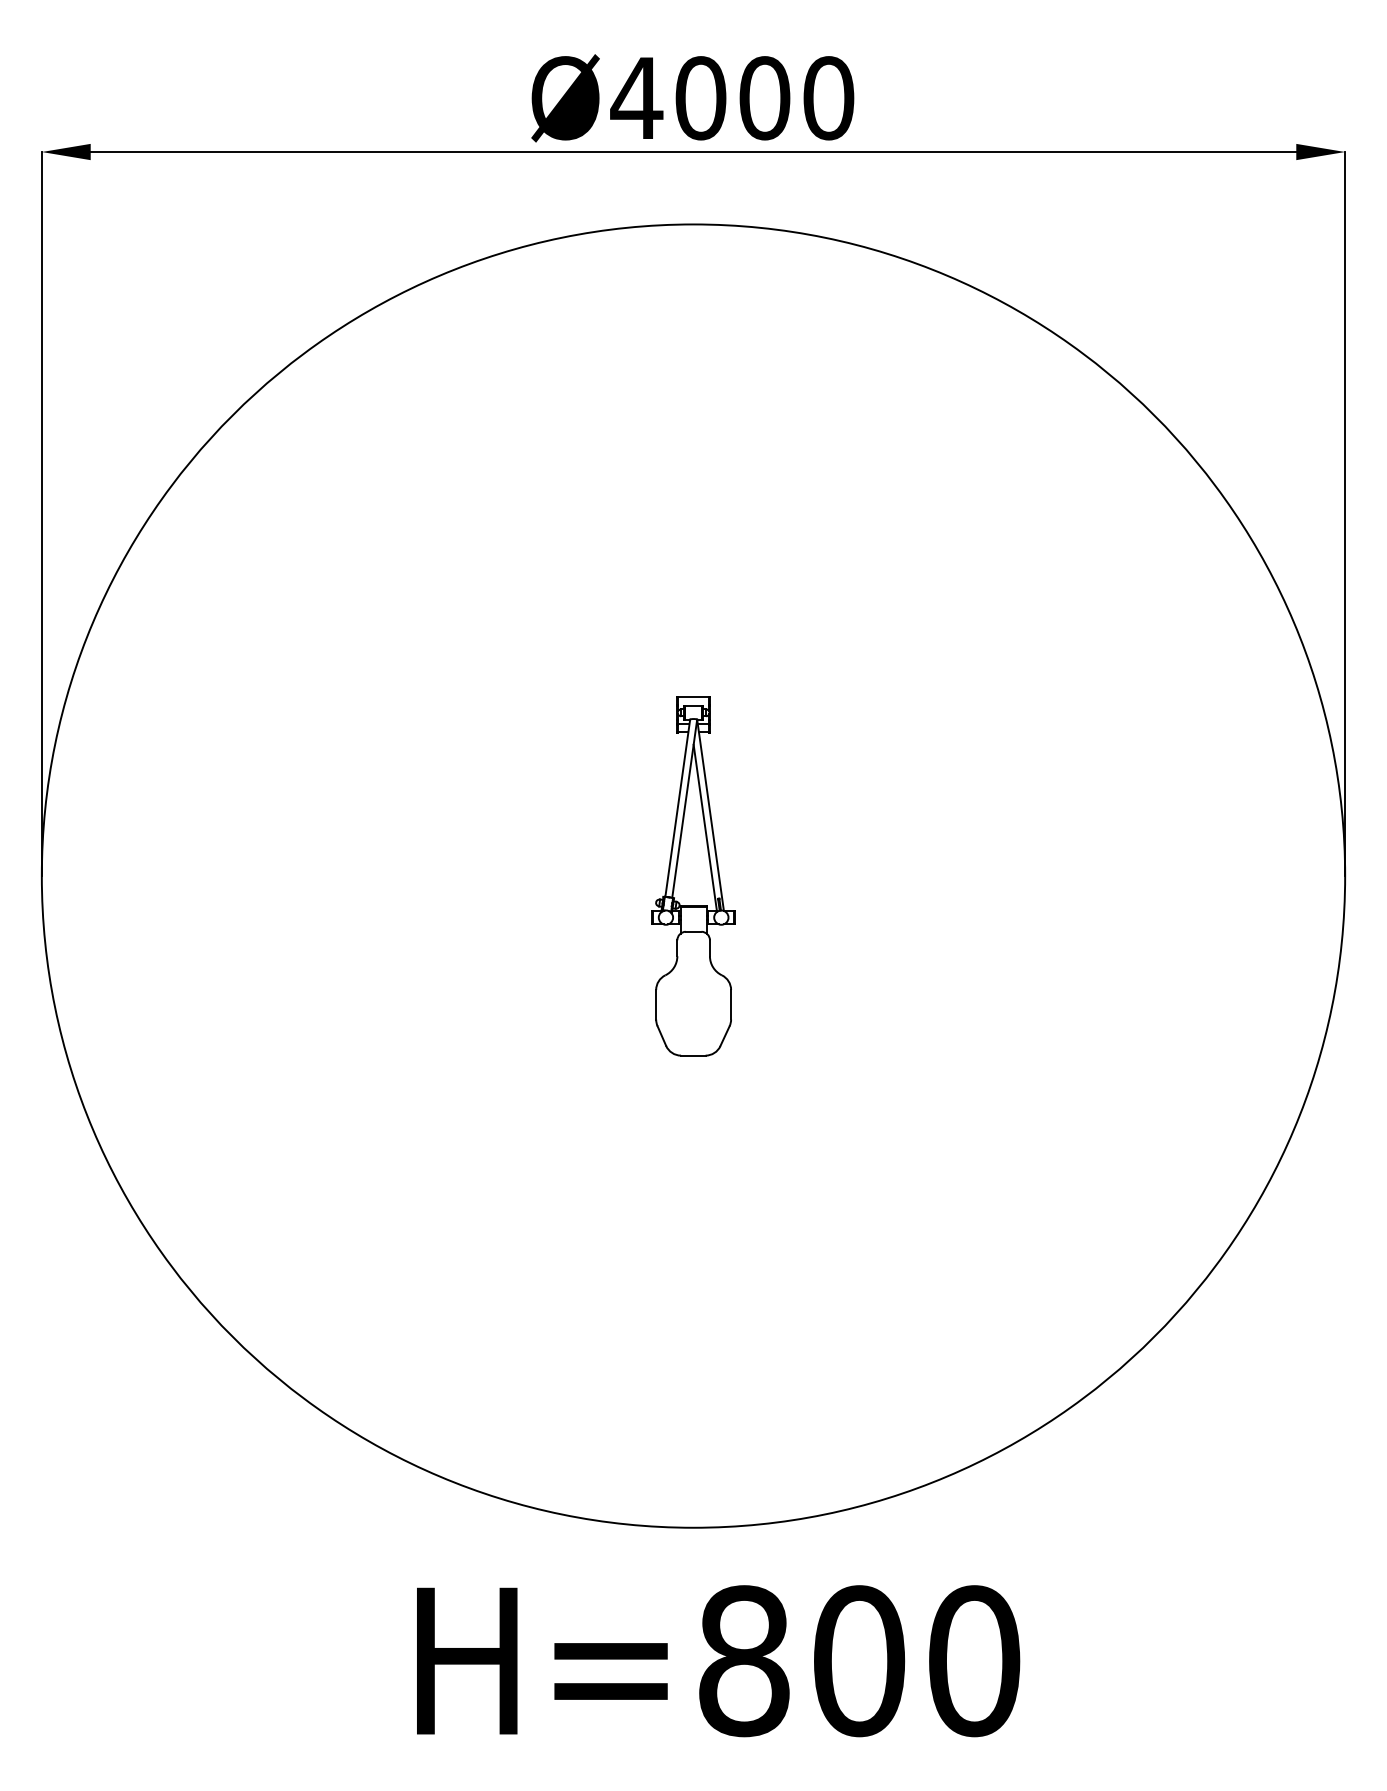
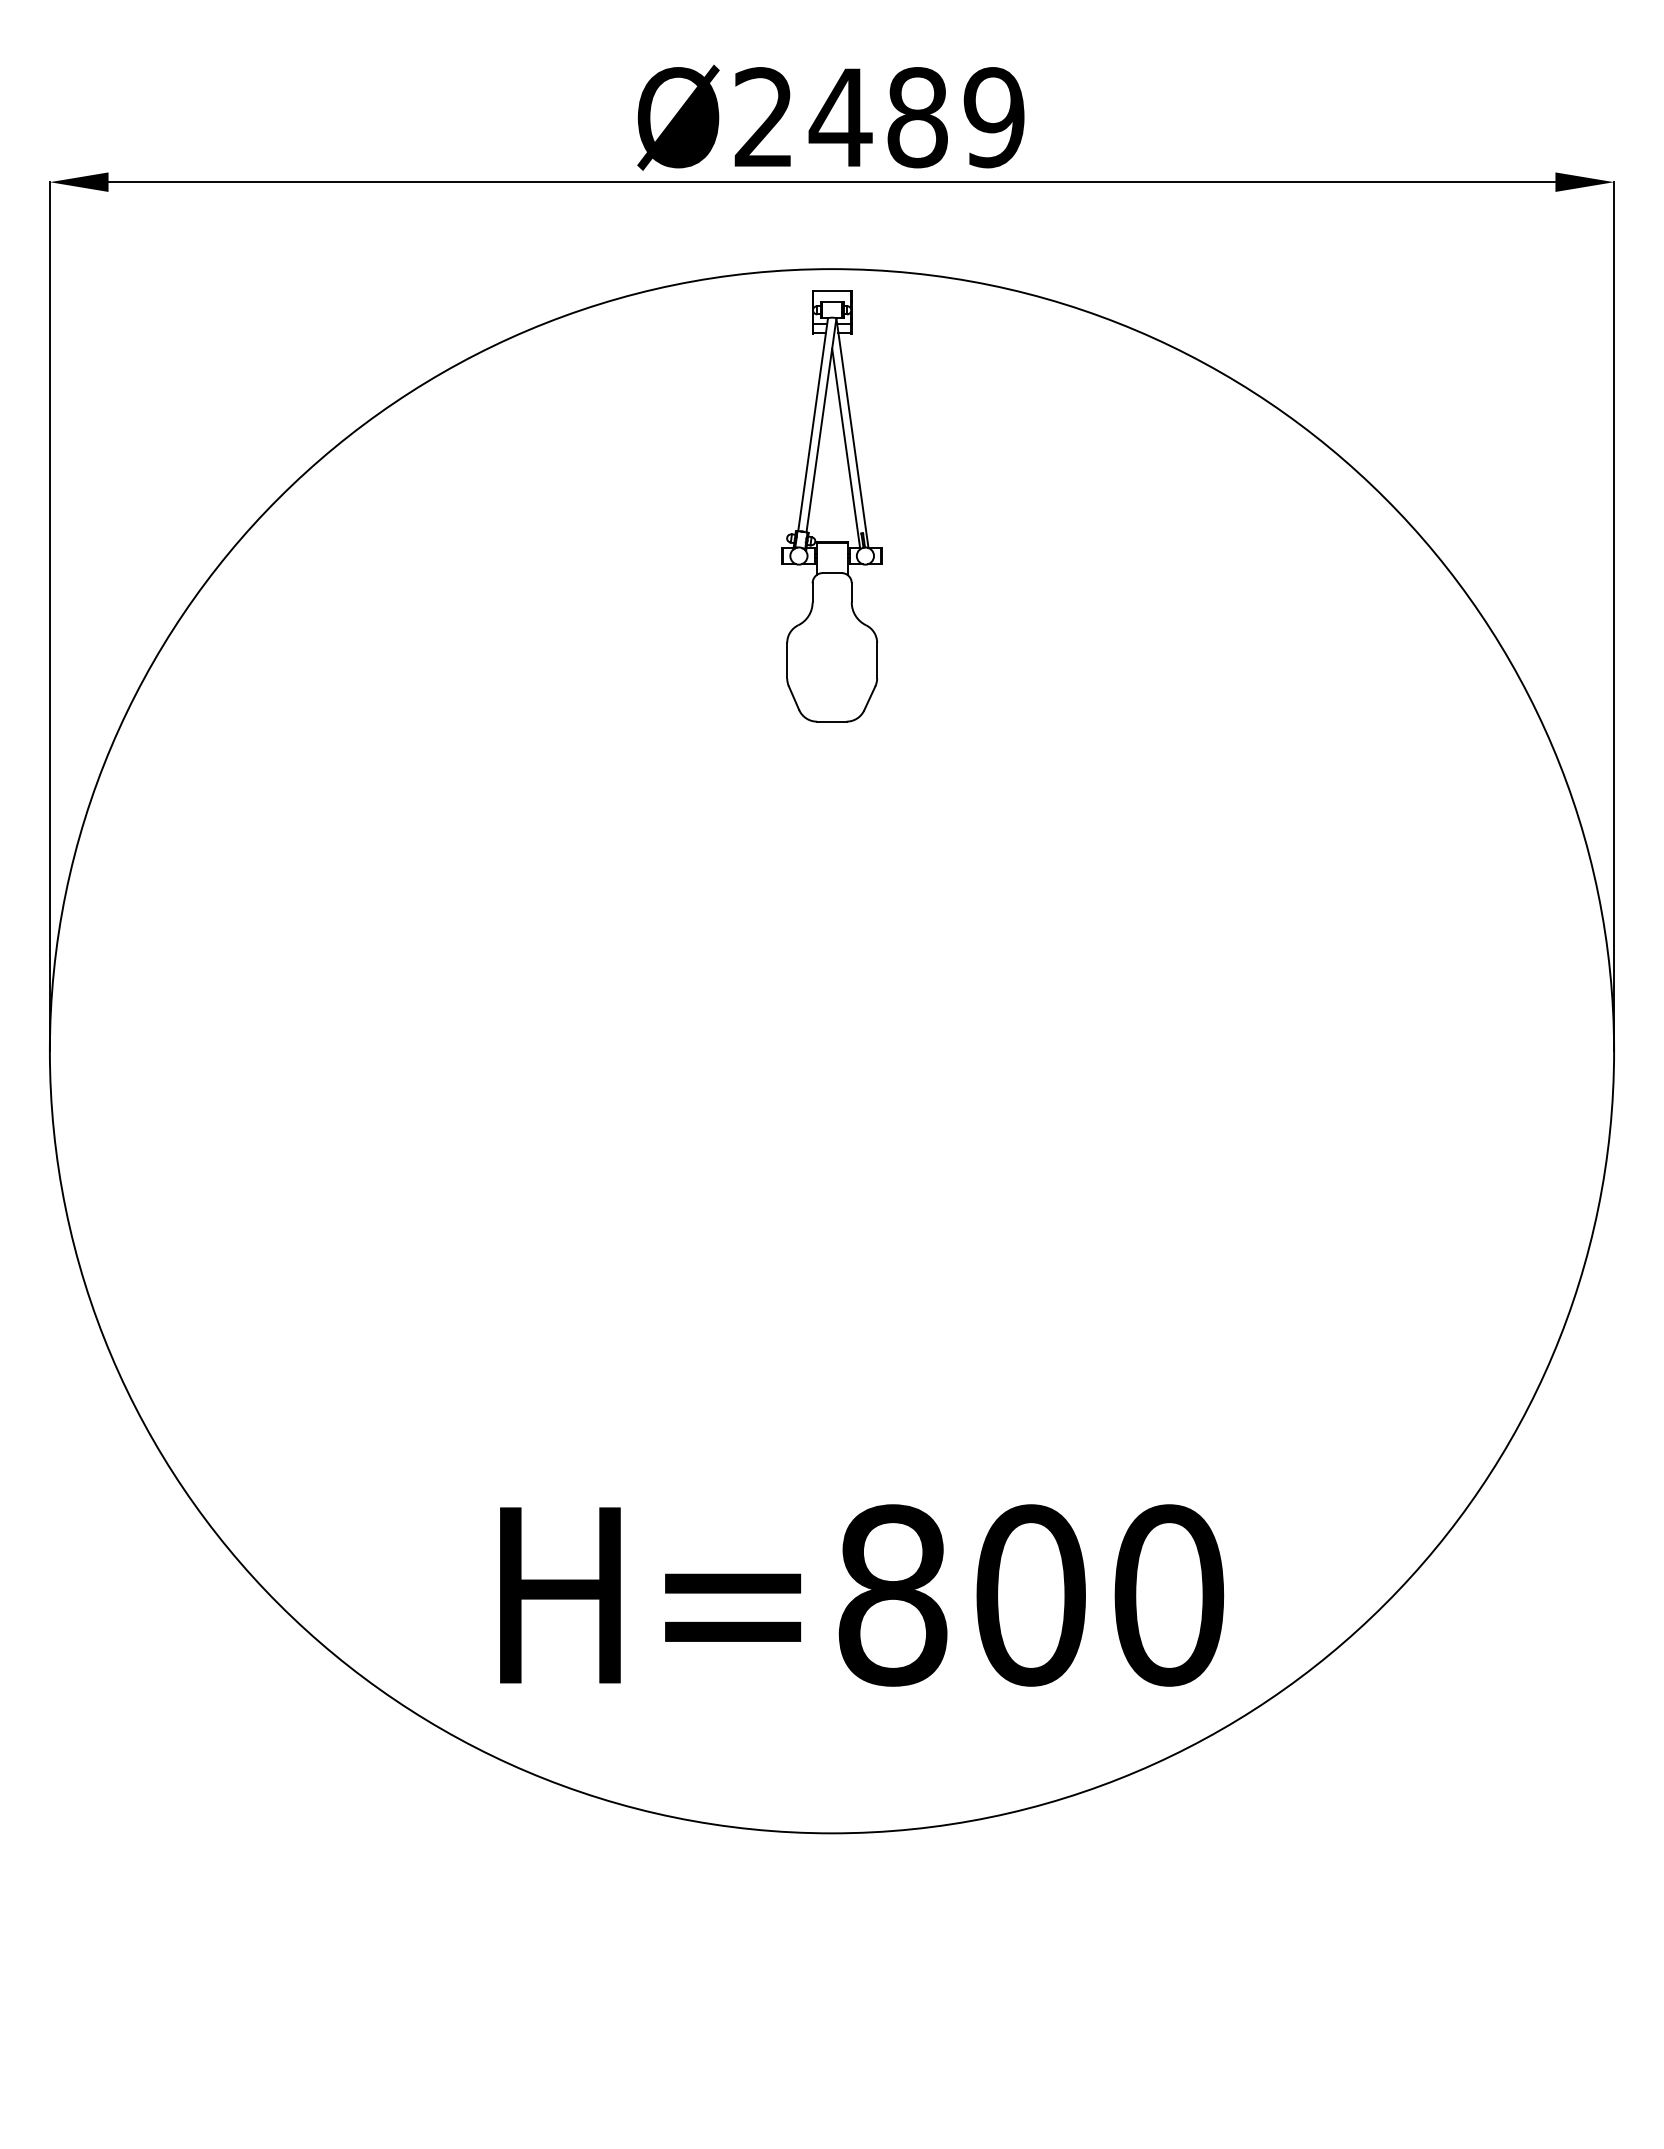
text: (731, 98) -> (877, 117), Ø4000 -> Ø2489
part: (693, 876) -> (831, 506), moved
text: (718, 1661) -> (862, 1595), moved

